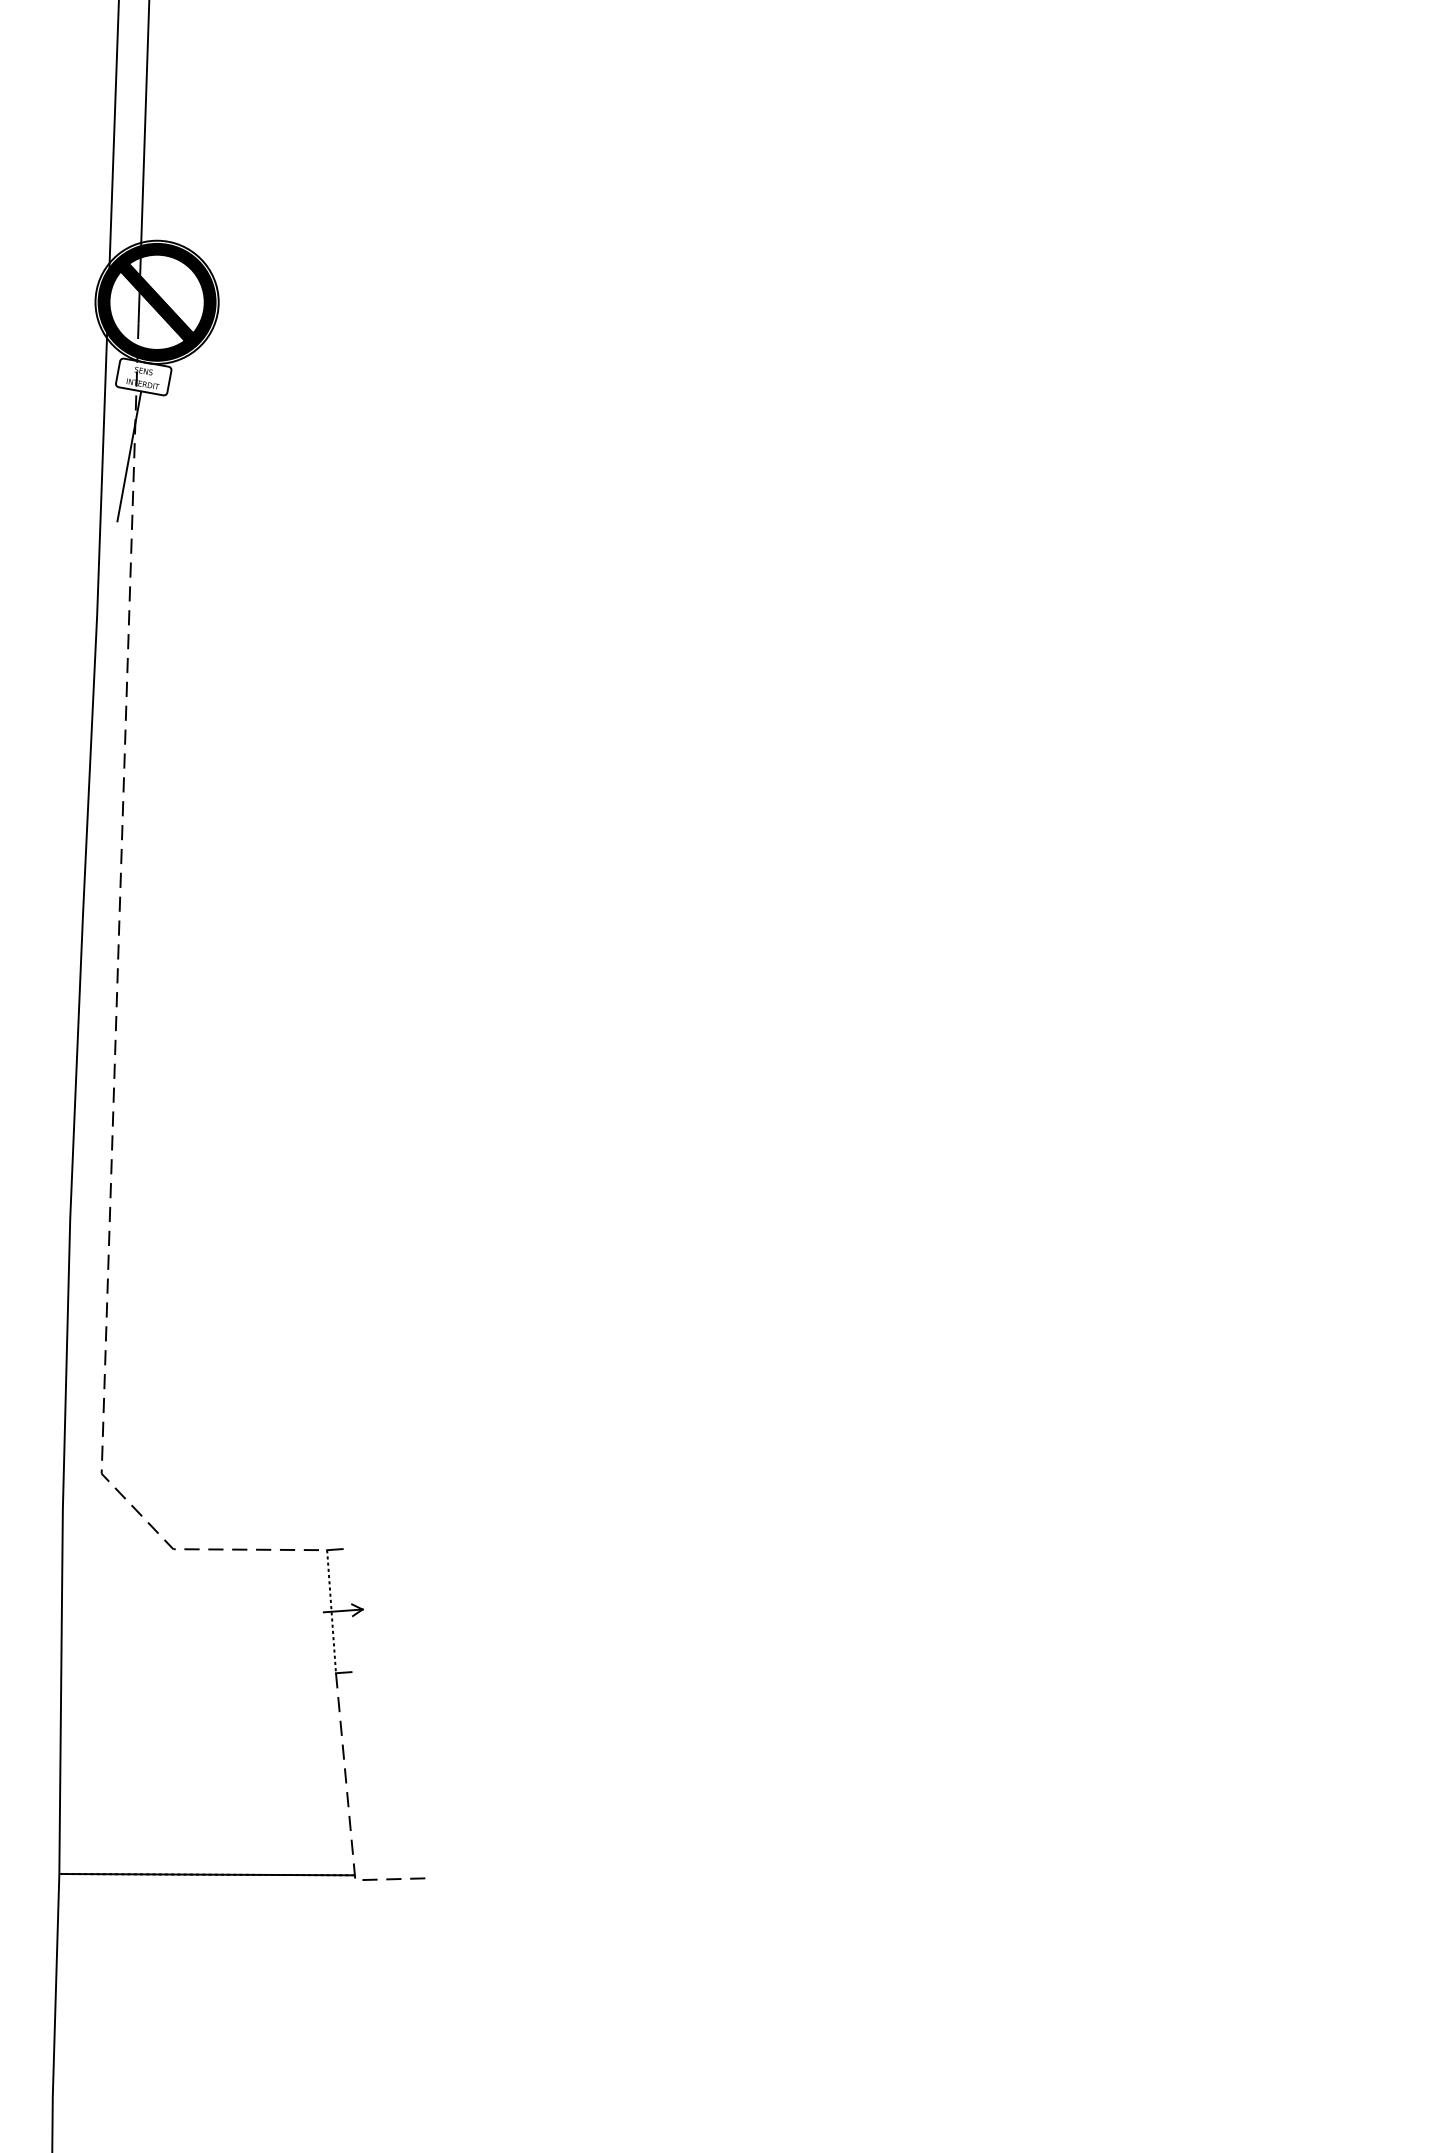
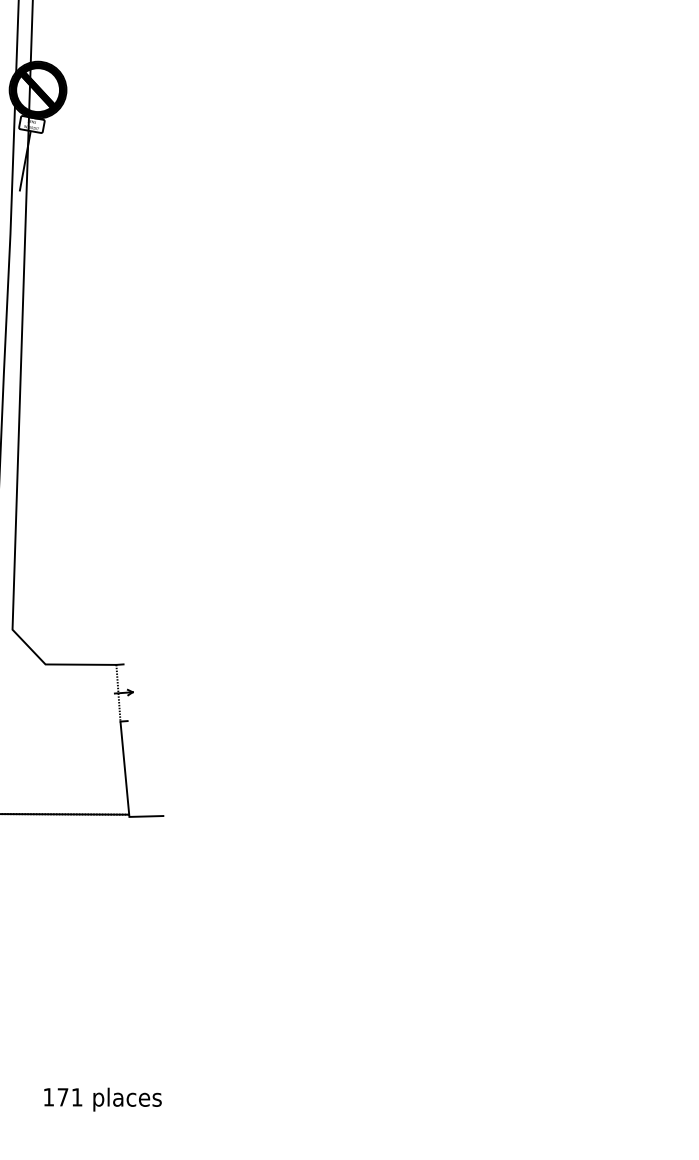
line: (116, 1030) -> (19, 425), dashed -> solid
line: (349, 1816) -> (126, 787), dashed -> solid

